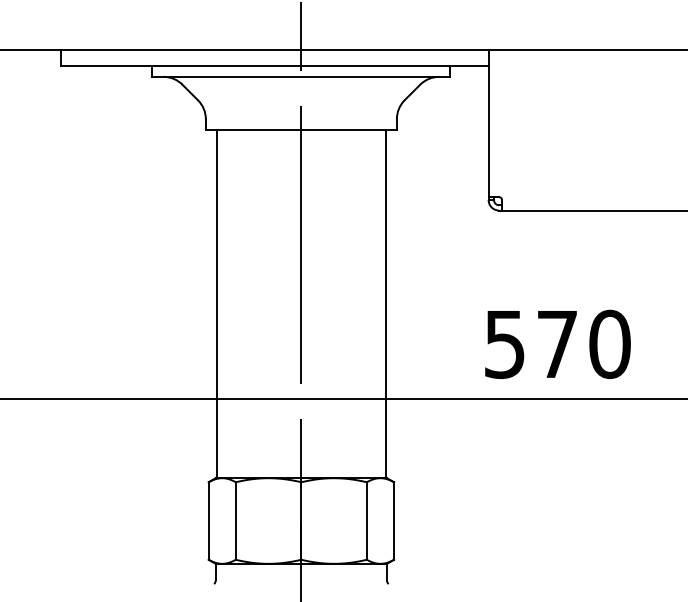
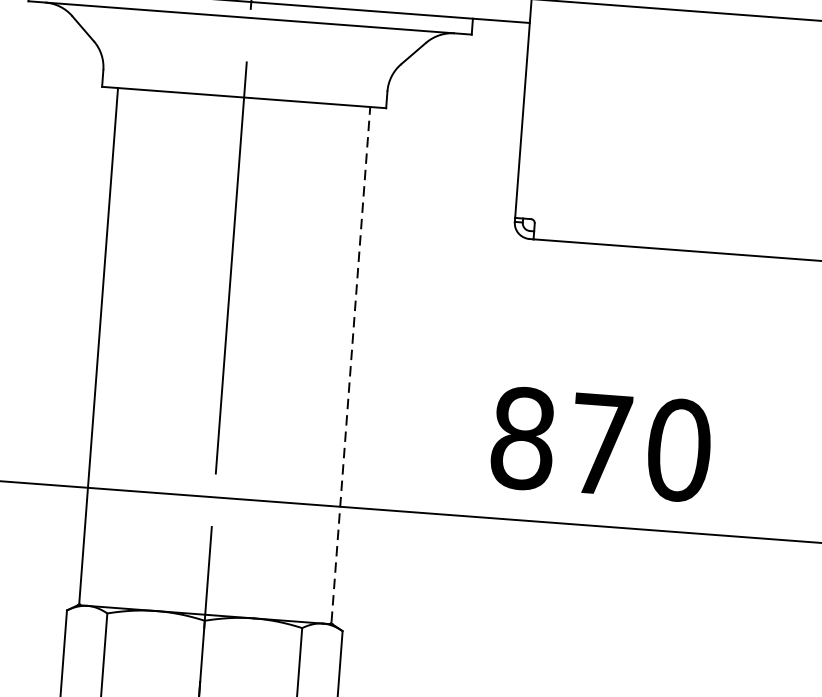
line: (386, 303) -> (351, 364), solid -> dashed
text: (504, 344) -> (522, 438), 570 -> 870

